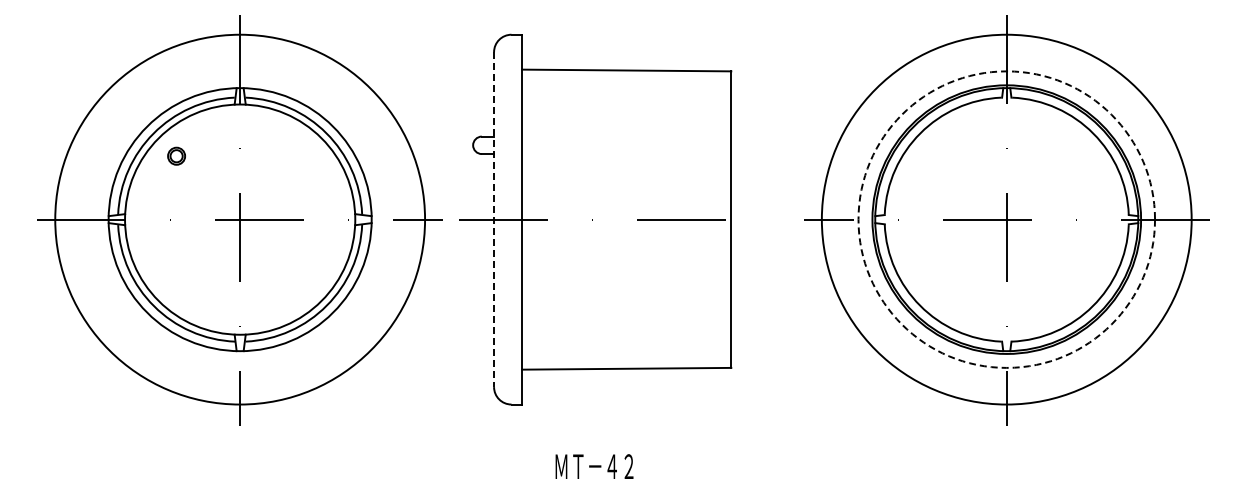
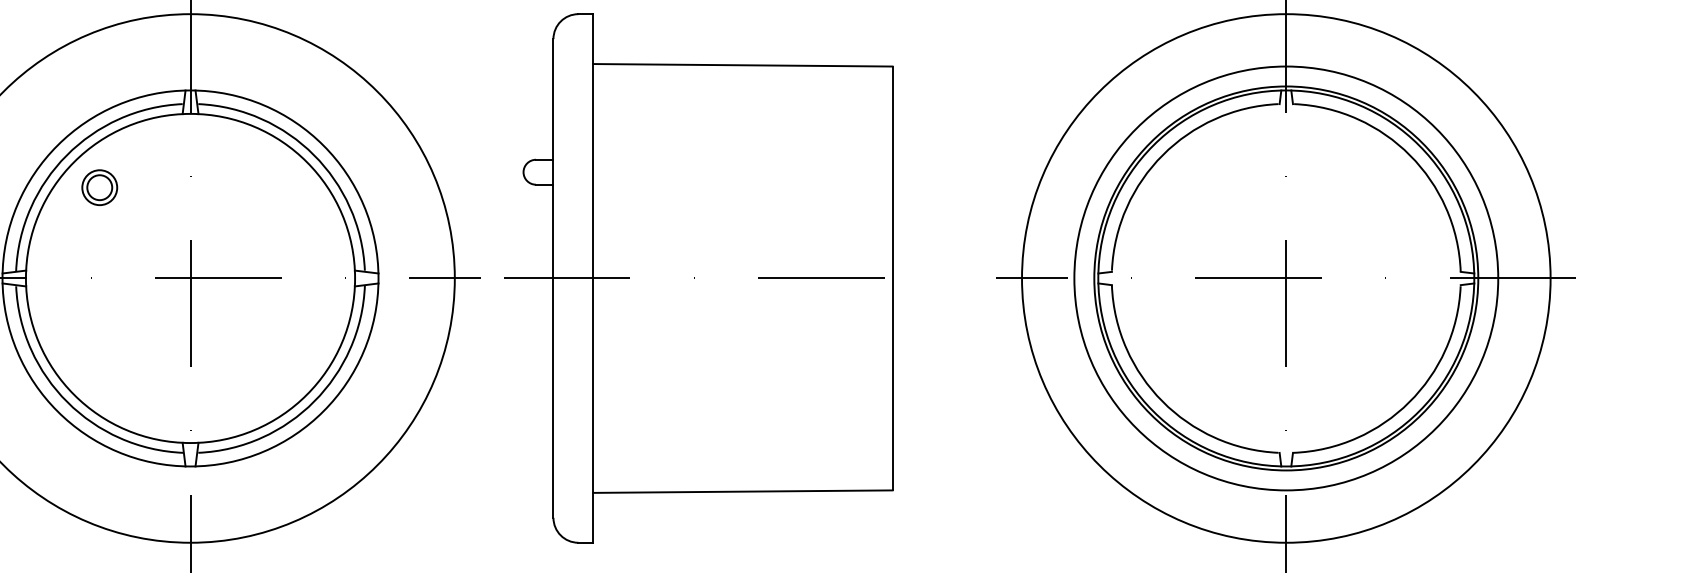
part: (176, 156) -> (99, 188), size x1.43
circle: (1006, 219) -> (1285, 278), dashed -> solid
line: (494, 220) -> (554, 279), dashed -> solid

